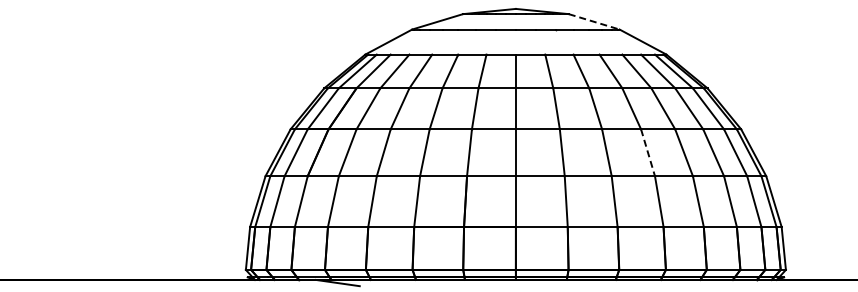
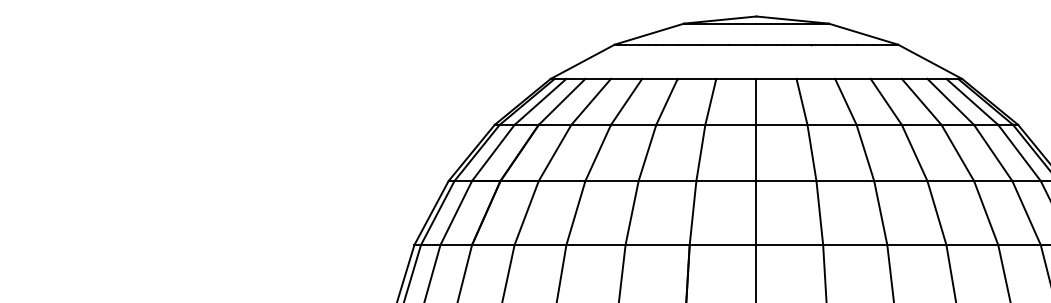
line: (594, 21) -> (863, 33), dashed -> solid
line: (648, 153) -> (937, 213), dashed -> solid

